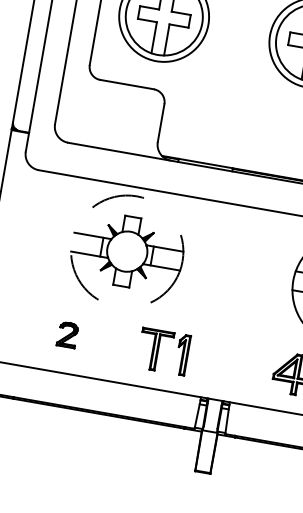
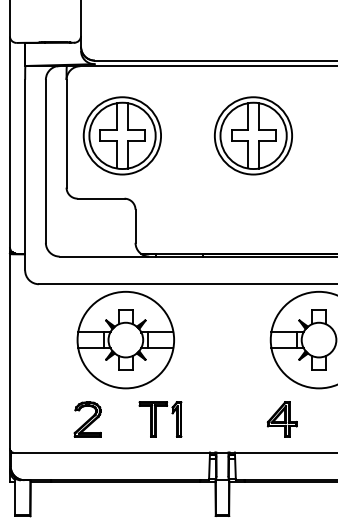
circle: (126, 250) -> (125, 339), dashed -> solid
part: (67, 334) -> (87, 419), size x1.67
part: (163, 351) -> (160, 419), moved

